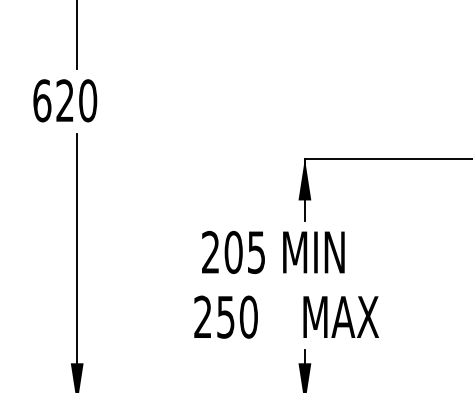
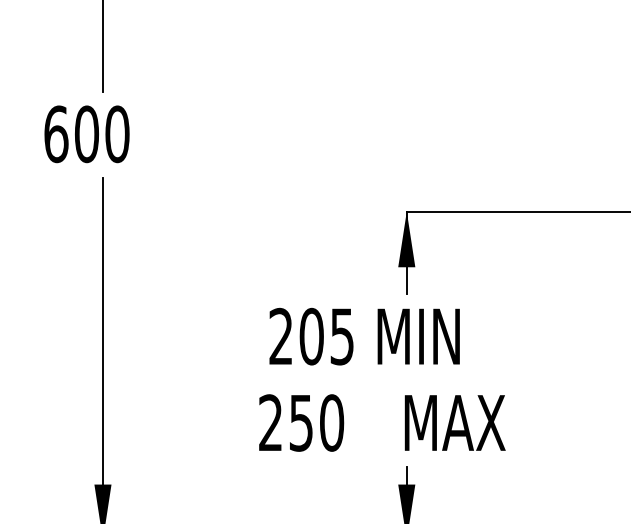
text: (65, 100) -> (87, 133), 620 -> 600

